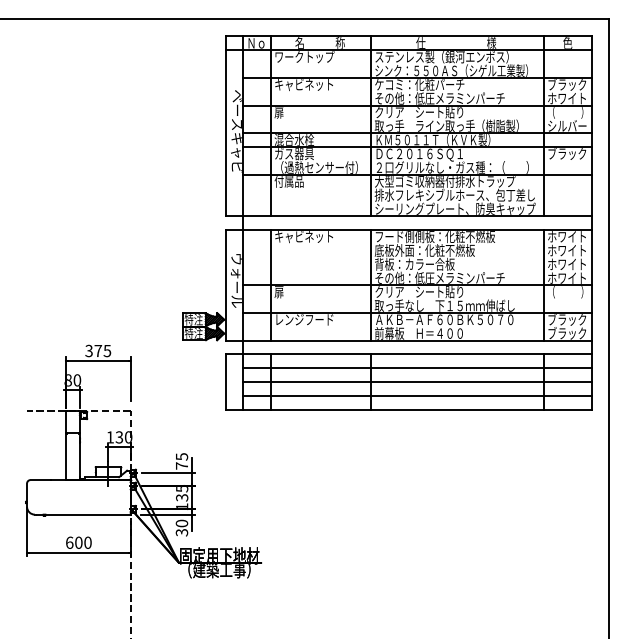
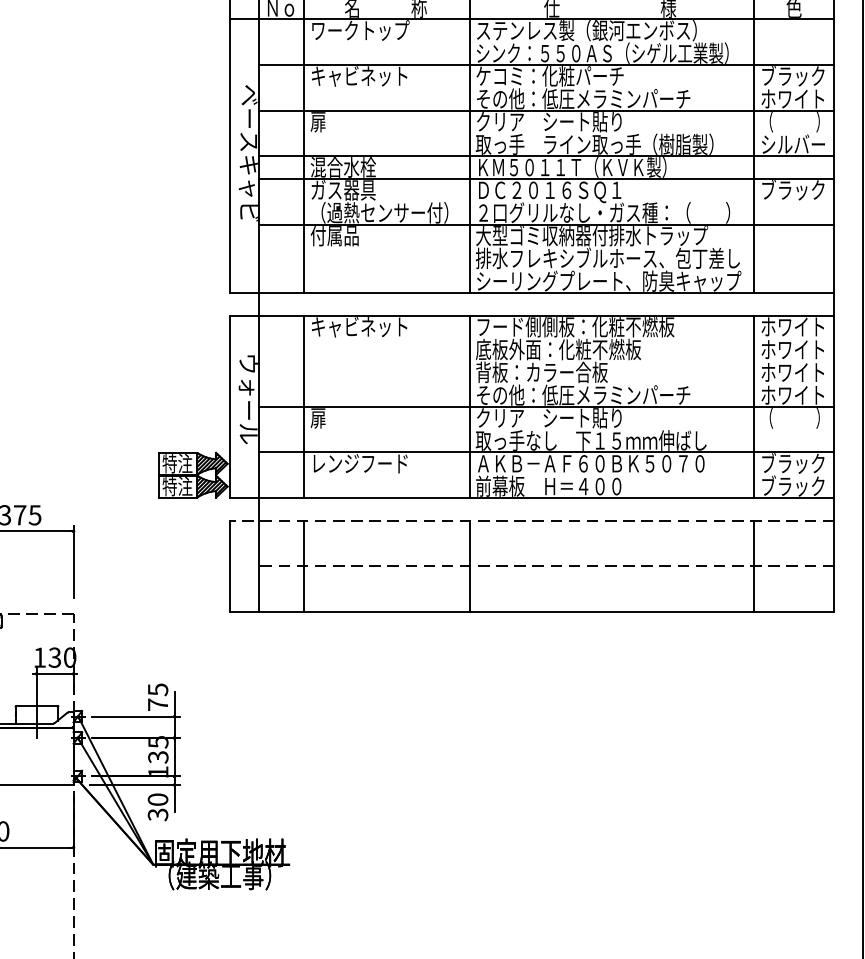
line: (408, 354) -> (531, 521), solid -> dashed
line: (417, 368) -> (546, 544), removed
line: (417, 382) -> (546, 567), solid -> dashed
line: (417, 395) -> (546, 588), removed

